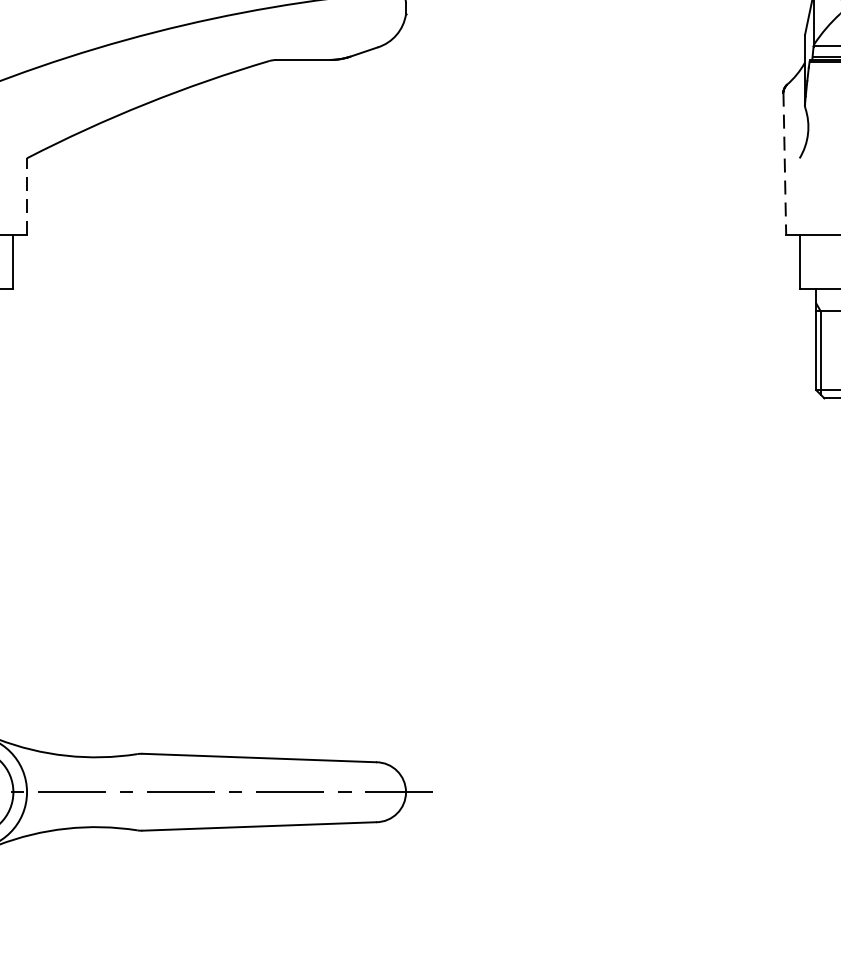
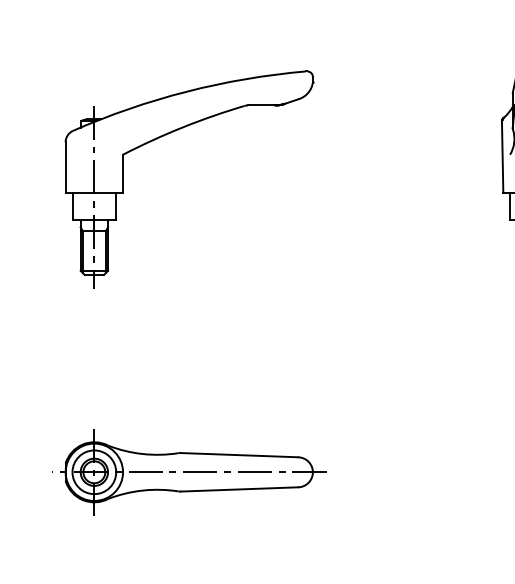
line: (784, 163) -> (502, 157), dashed -> solid
line: (27, 195) -> (123, 173), dashed -> solid

